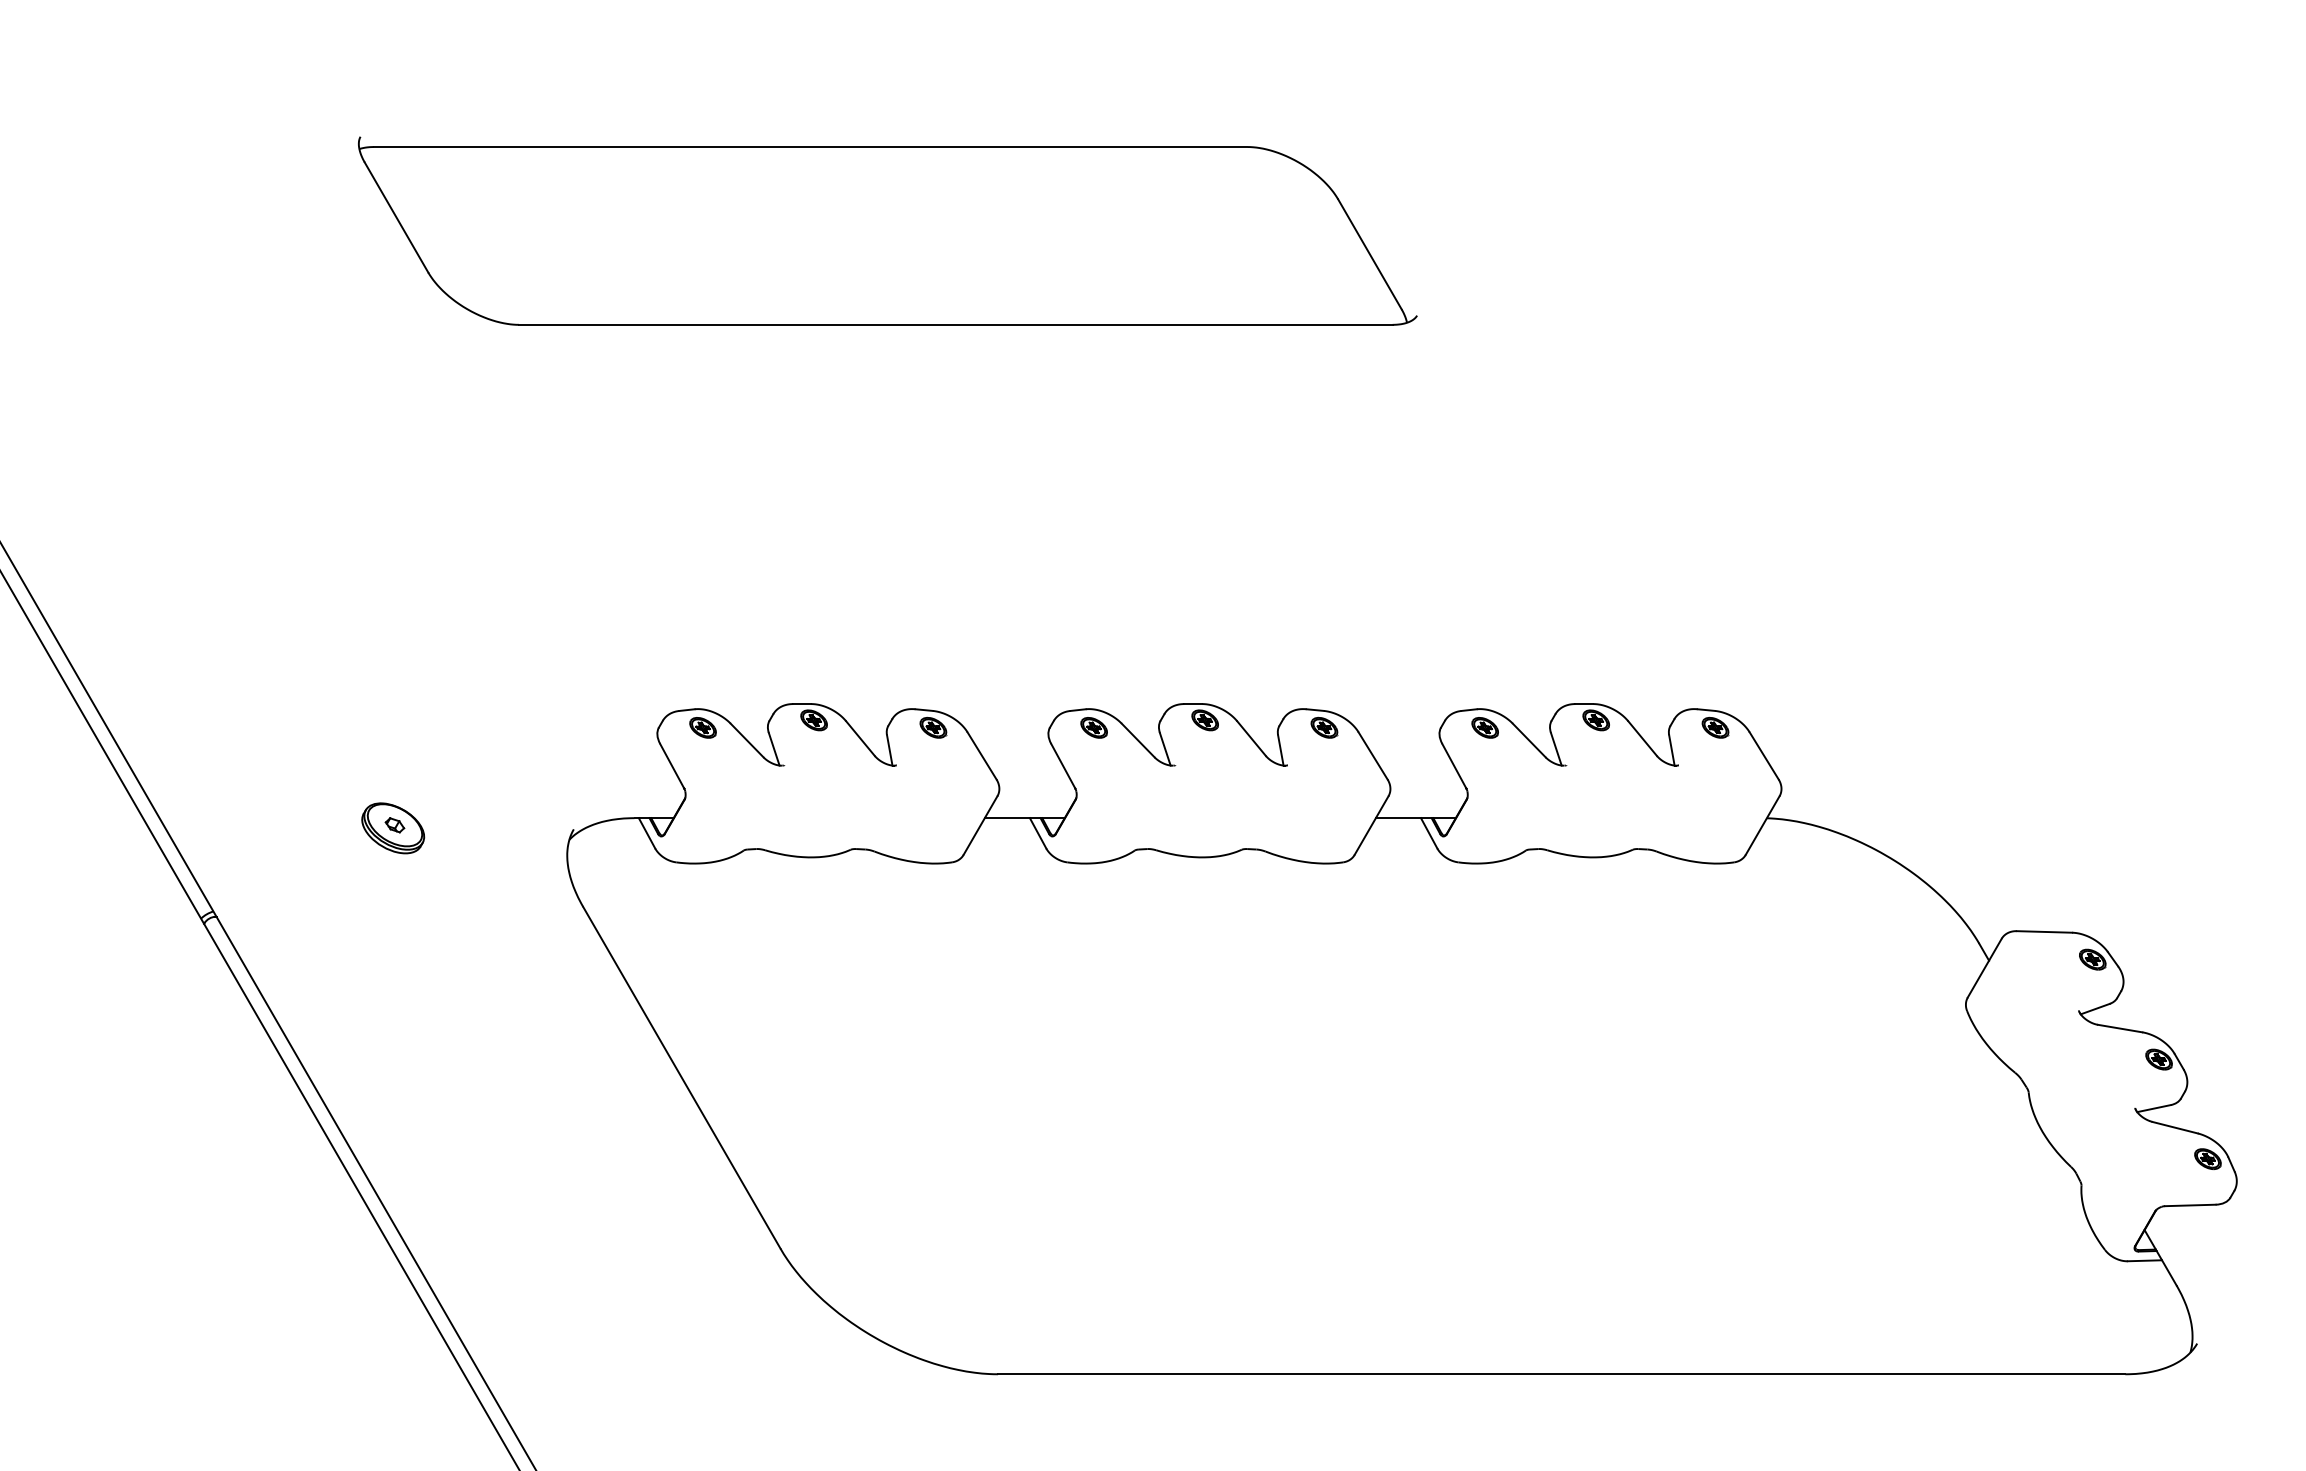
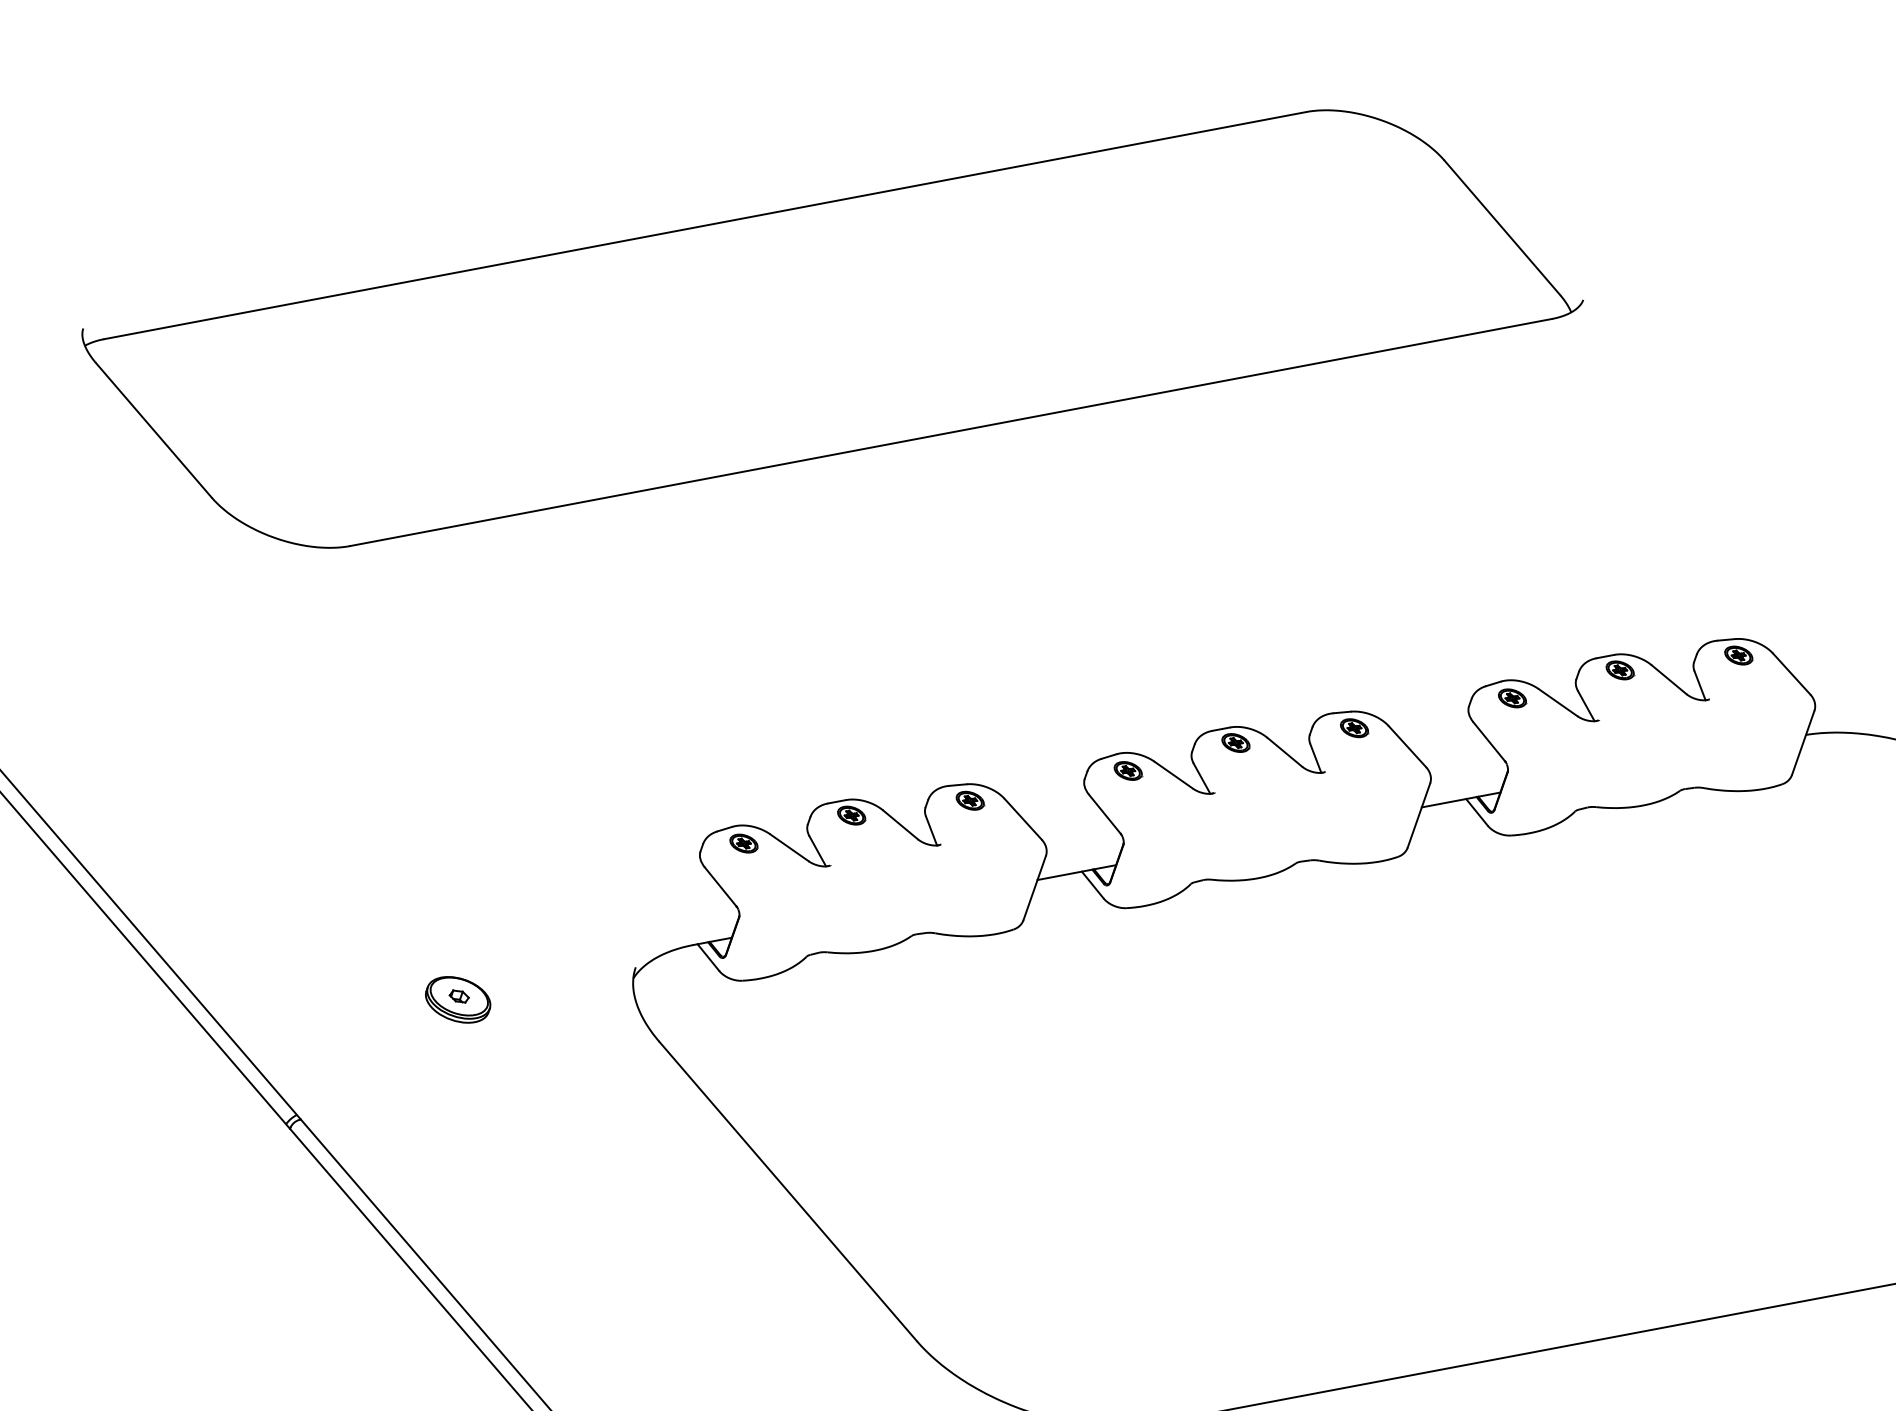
part: (887, 230) -> (832, 320), size x1.4

